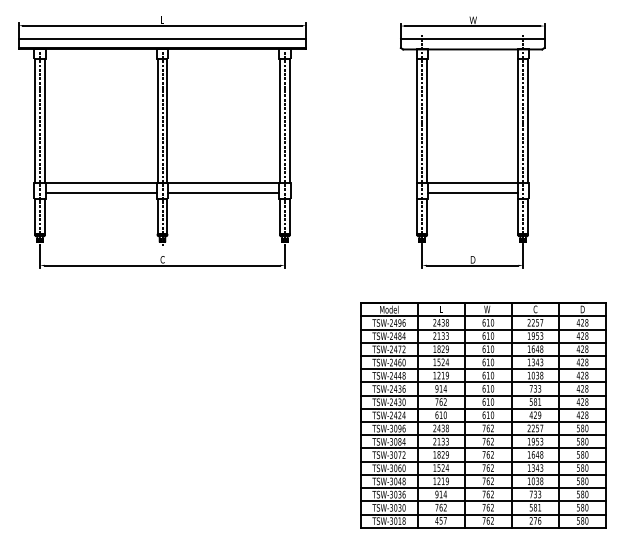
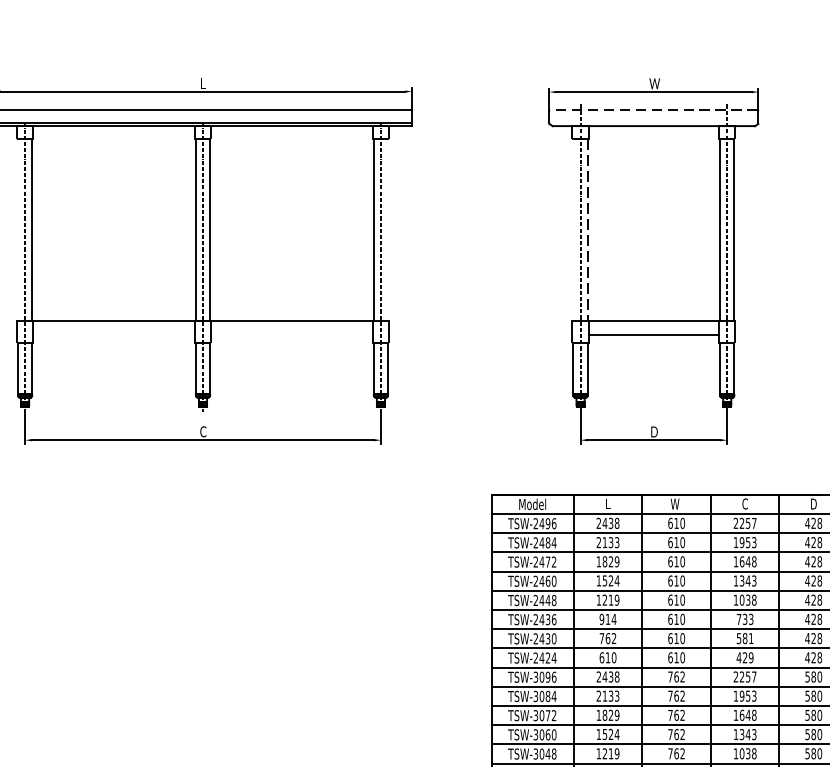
line: (472, 38) -> (653, 110), solid -> dashed
line: (35, 120) -> (18, 229), removed
line: (289, 120) -> (387, 229), removed
line: (417, 120) -> (573, 229), removed
line: (427, 121) -> (588, 230), solid -> dashed
line: (100, 192) -> (112, 334), removed
line: (223, 192) -> (291, 334), removed

